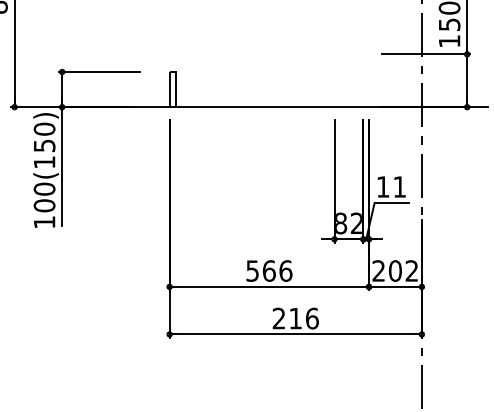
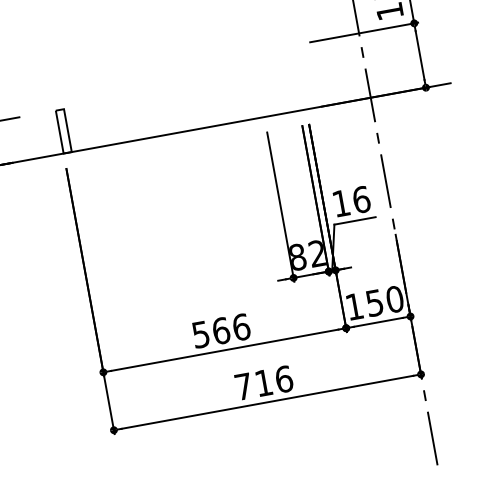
text: (399, 186) -> (361, 199), 11 -> 16
text: (395, 270) -> (374, 302), 202 -> 150
text: (278, 318) -> (242, 386), 216 -> 716

